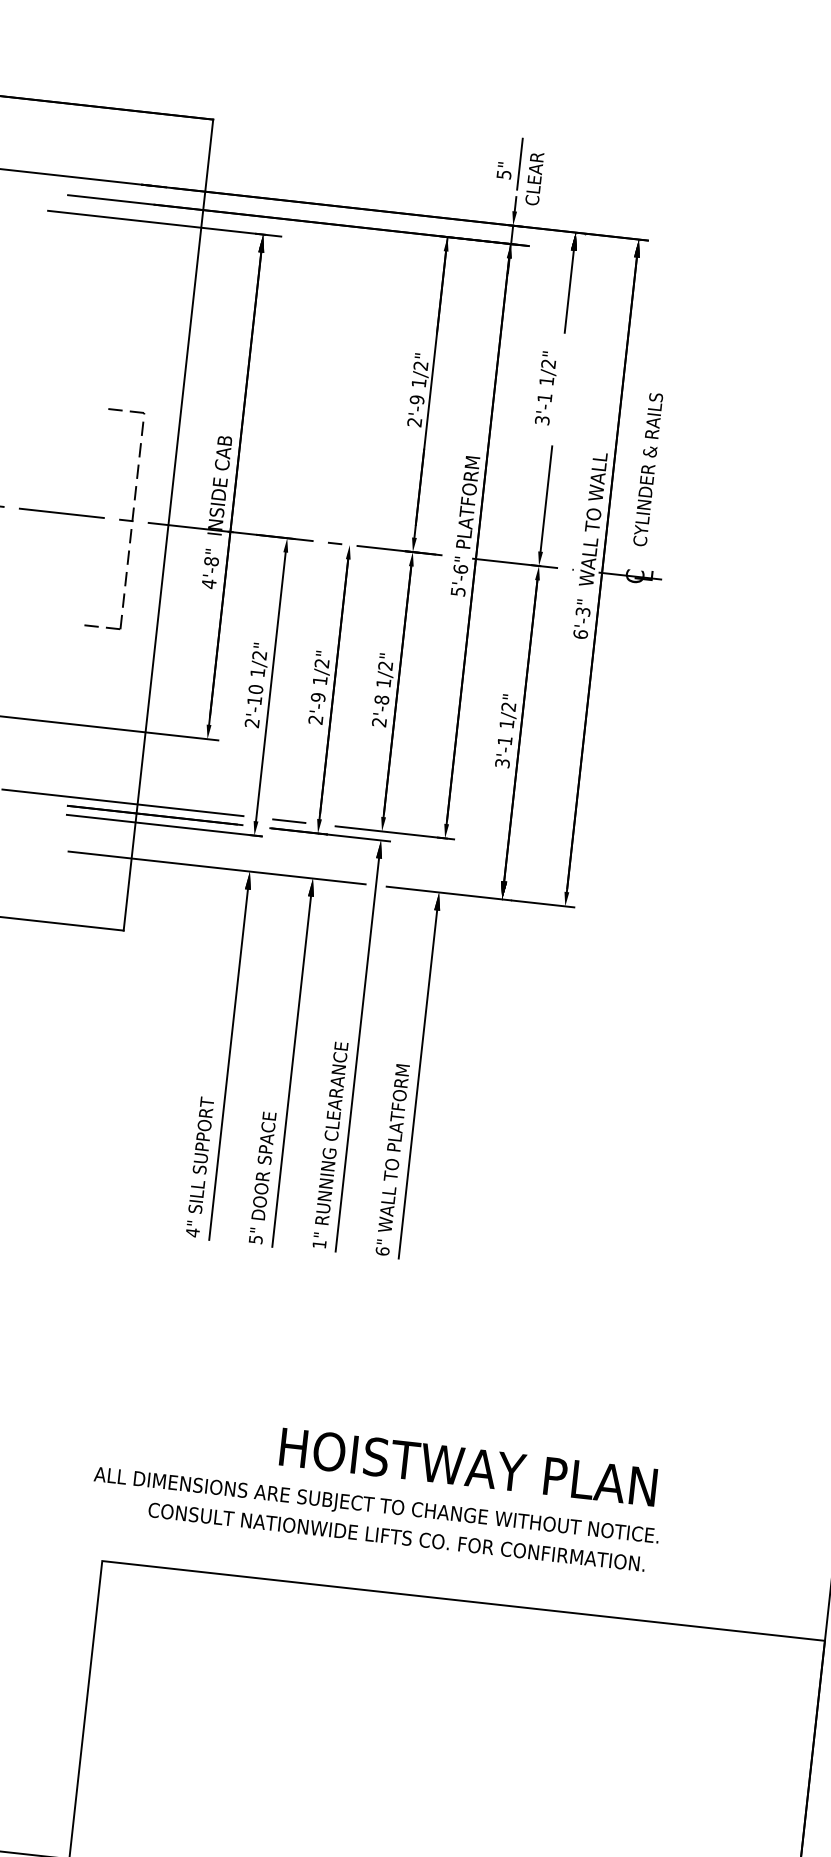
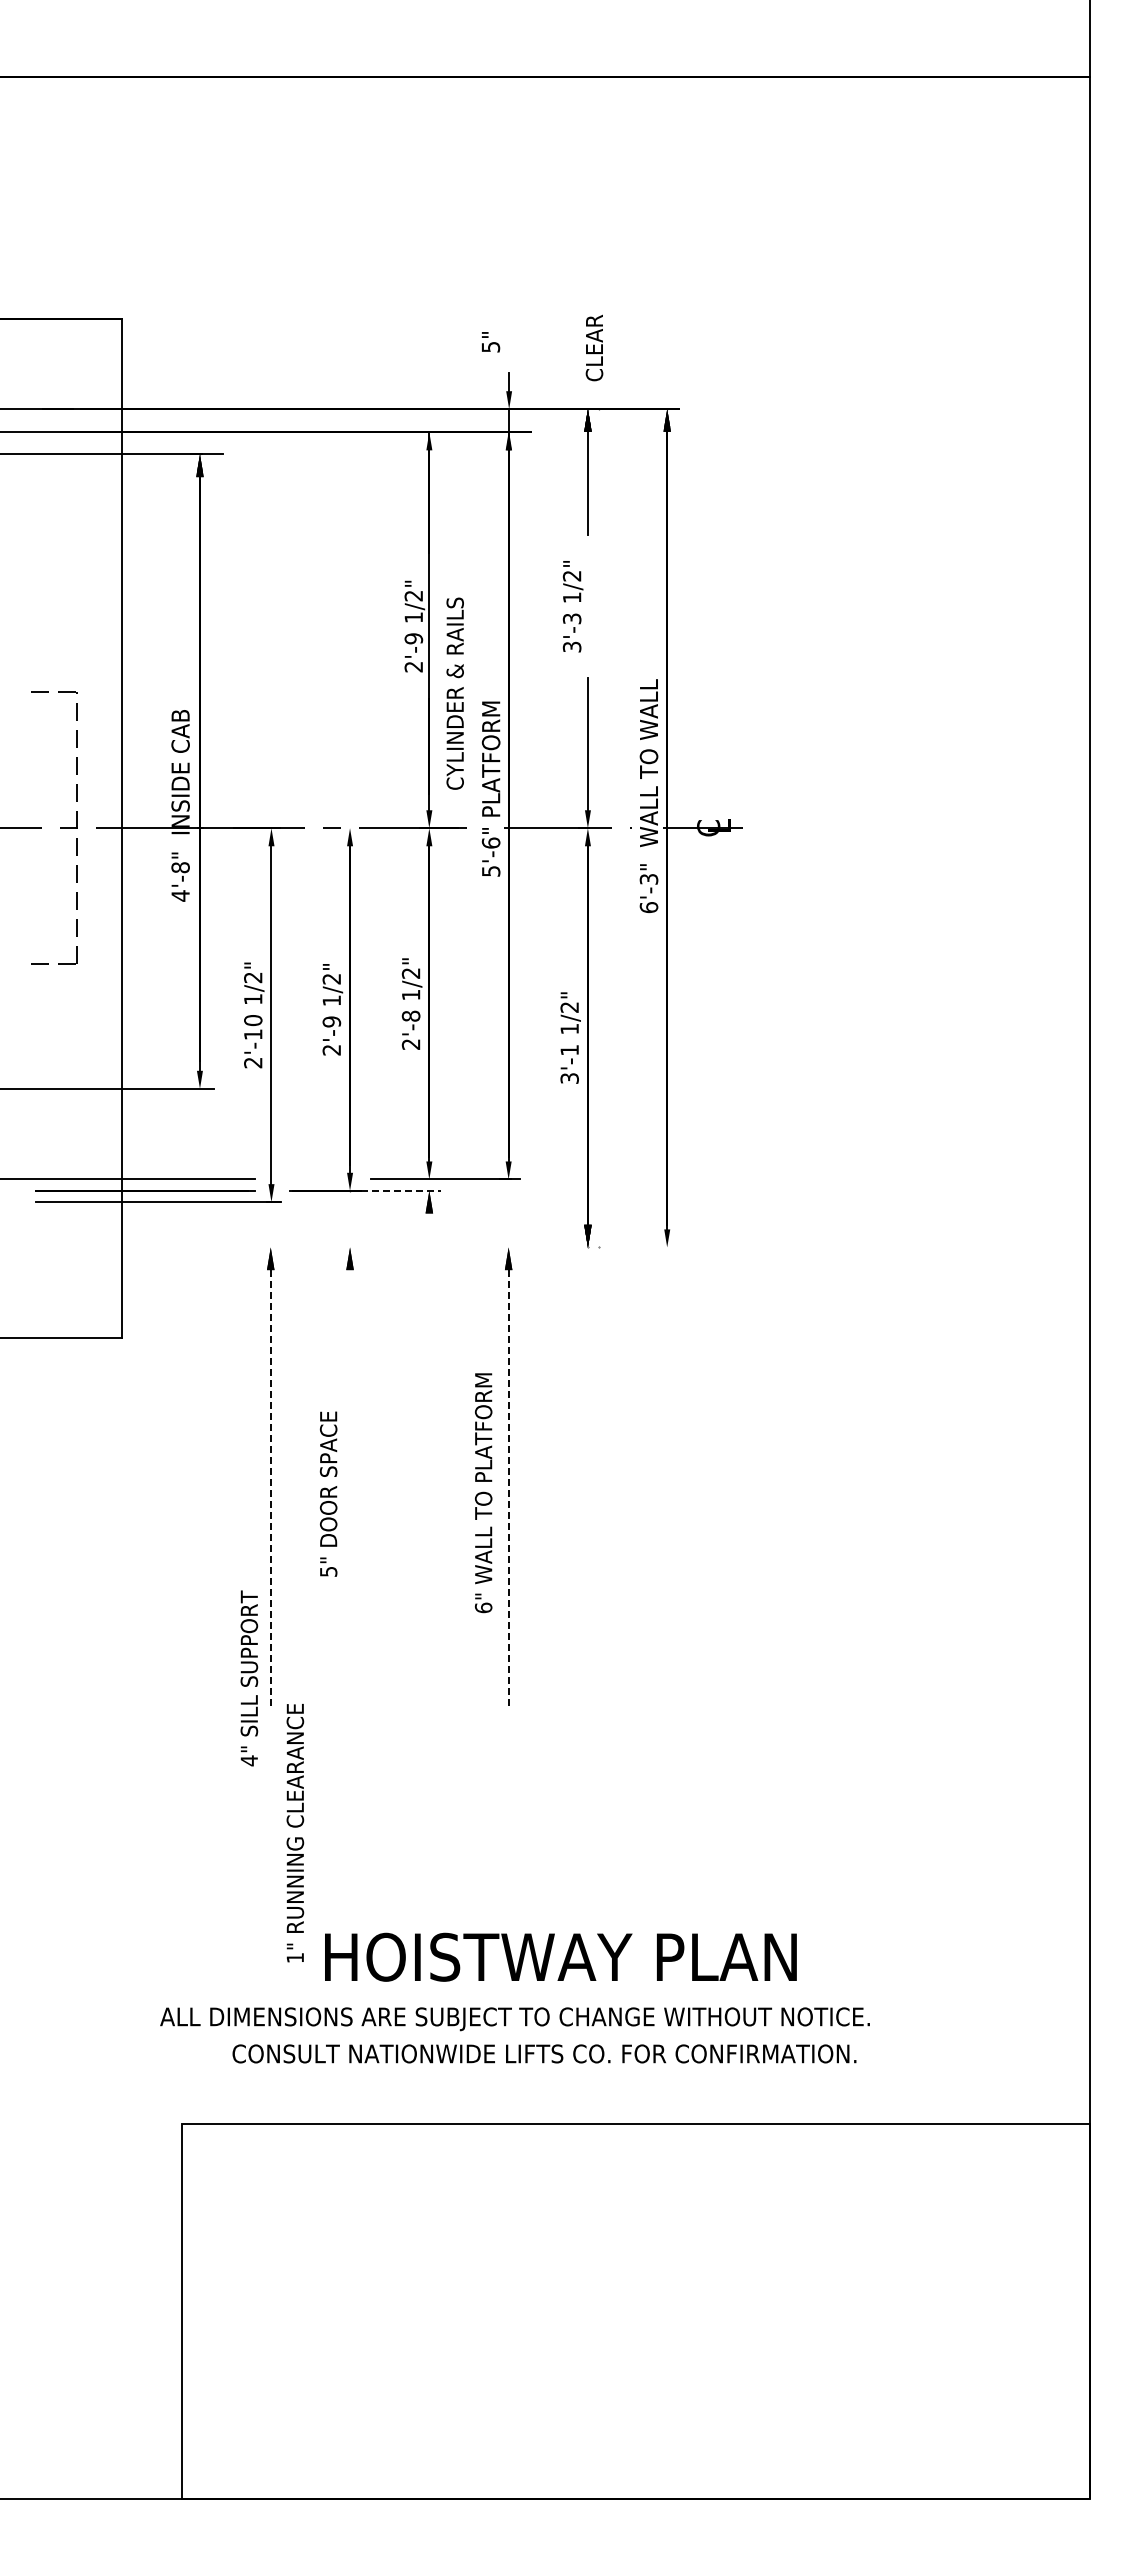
line: (520, 163) -> (509, 331), removed
text: (534, 178) -> (594, 347), moved
text: (544, 397) -> (571, 618), 3'-1 -> 3'-3
text: (647, 469) -> (454, 693), moved
line: (289, 821) -> (312, 1179), removed
line: (358, 837) -> (401, 1190), solid -> dashed
line: (217, 867) -> (229, 1247), removed
line: (480, 897) -> (560, 1247), removed
line: (357, 1054) -> (429, 1460), removed
line: (228, 1064) -> (270, 1490), solid -> dashed
line: (292, 1071) -> (350, 1490), removed
line: (417, 1084) -> (508, 1488), solid -> dashed
text: (330, 1145) -> (295, 1833), moved
text: (392, 1160) -> (483, 1493), moved
text: (200, 1167) -> (249, 1678), moved
text: (262, 1177) -> (328, 1493), moved
text: (468, 1466) -> (560, 1956), moved

